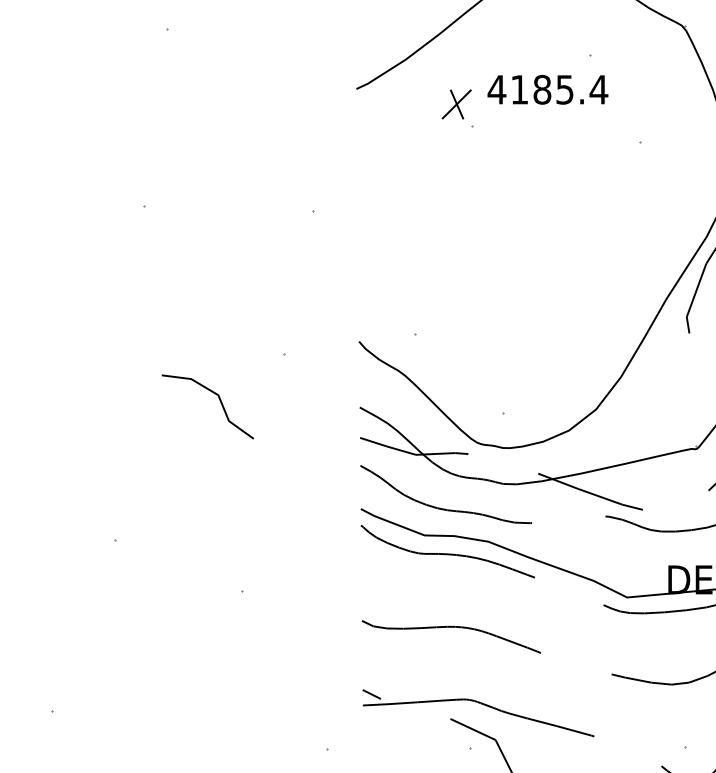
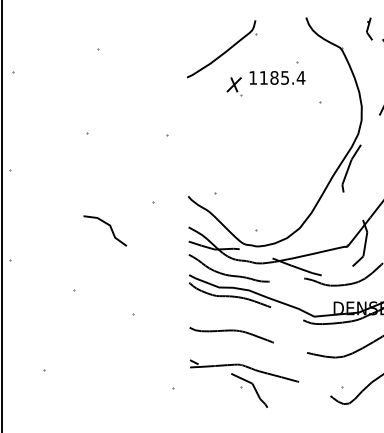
text: (495, 88) -> (252, 77), 4185.4 -> 1185.4
line: (219, 403) -> (110, 229), moved

